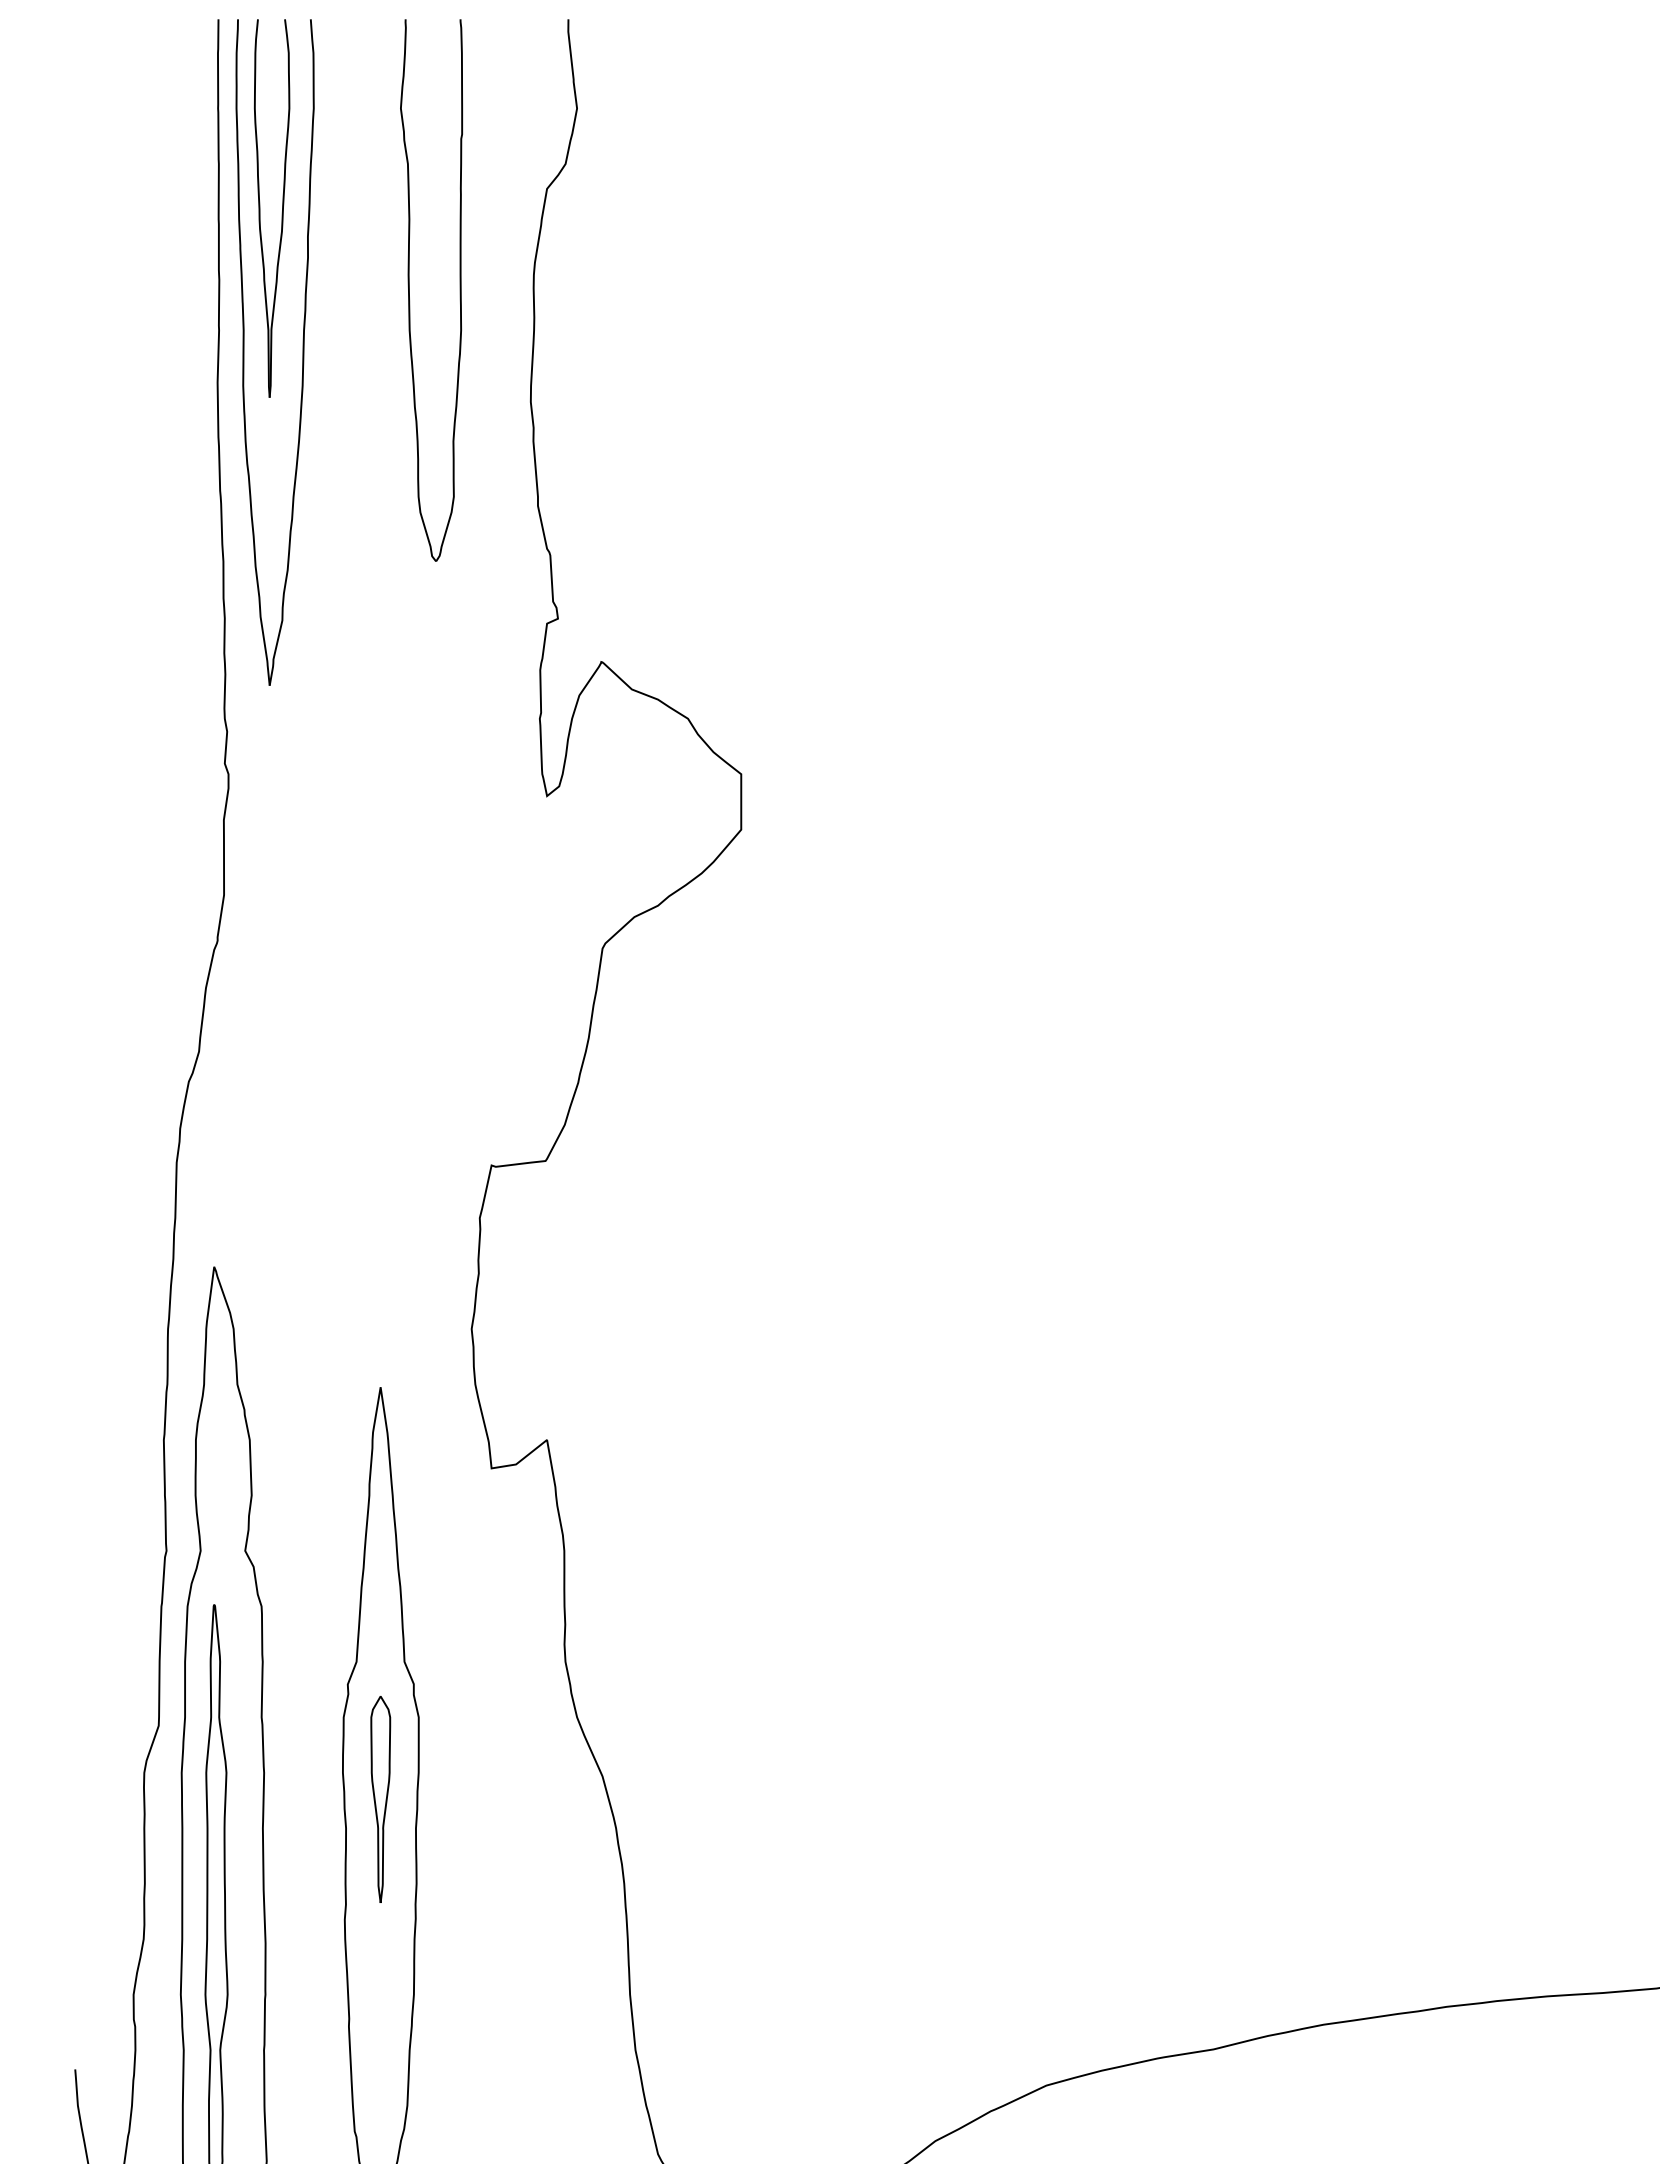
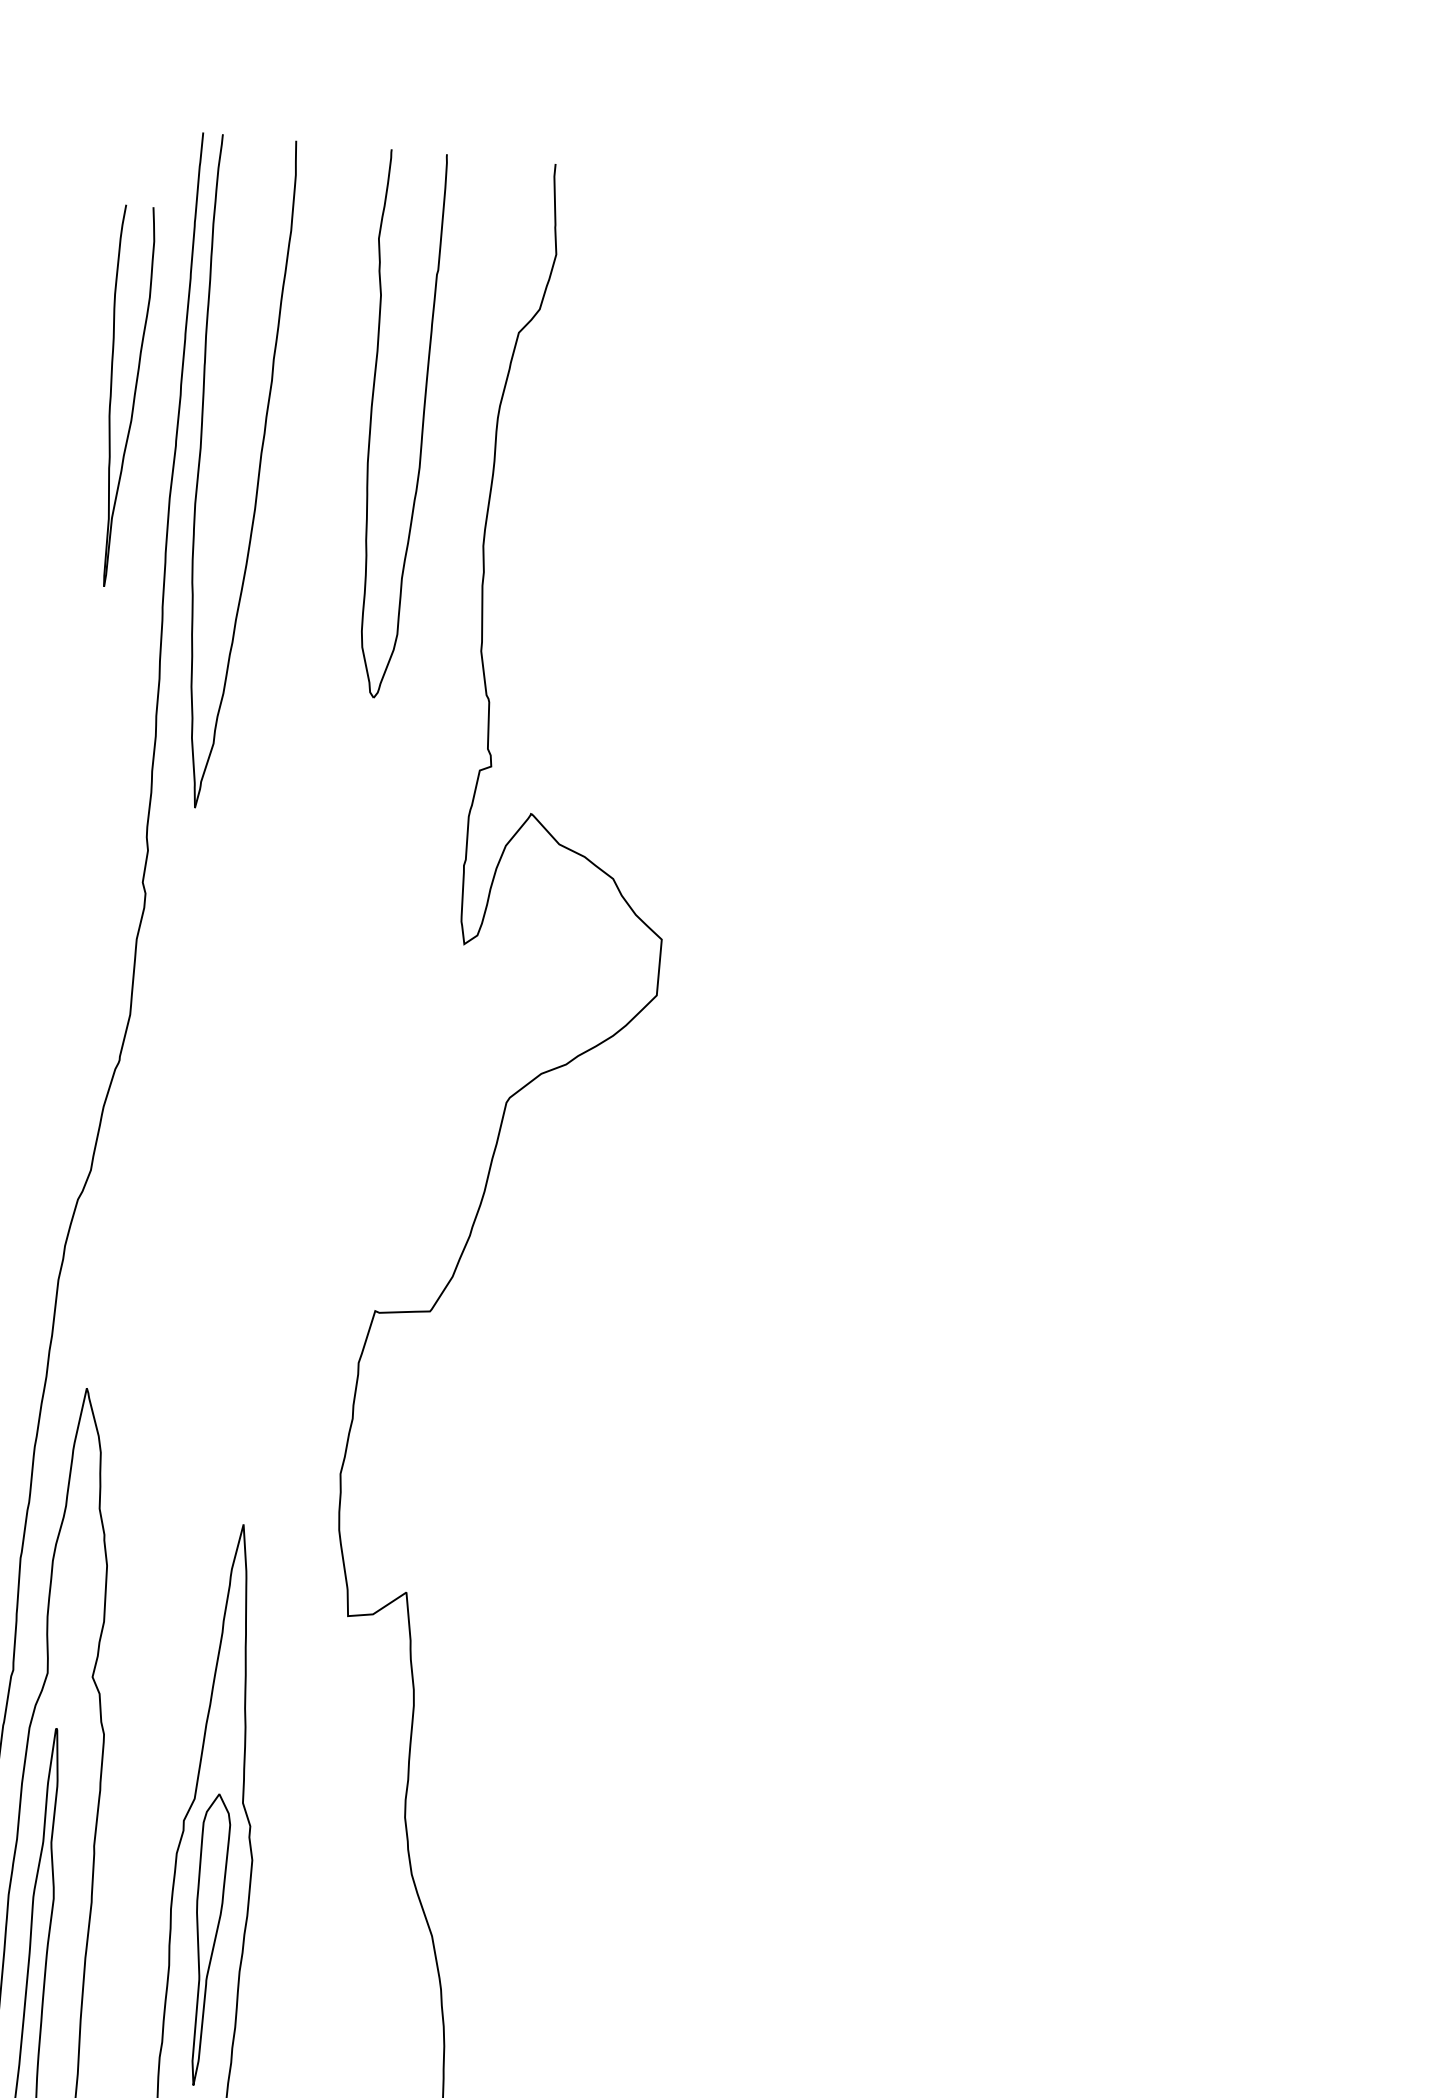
part: (260, 208) -> (111, 395), moved
part: (380, 1799) -> (206, 1939), size x1.4

